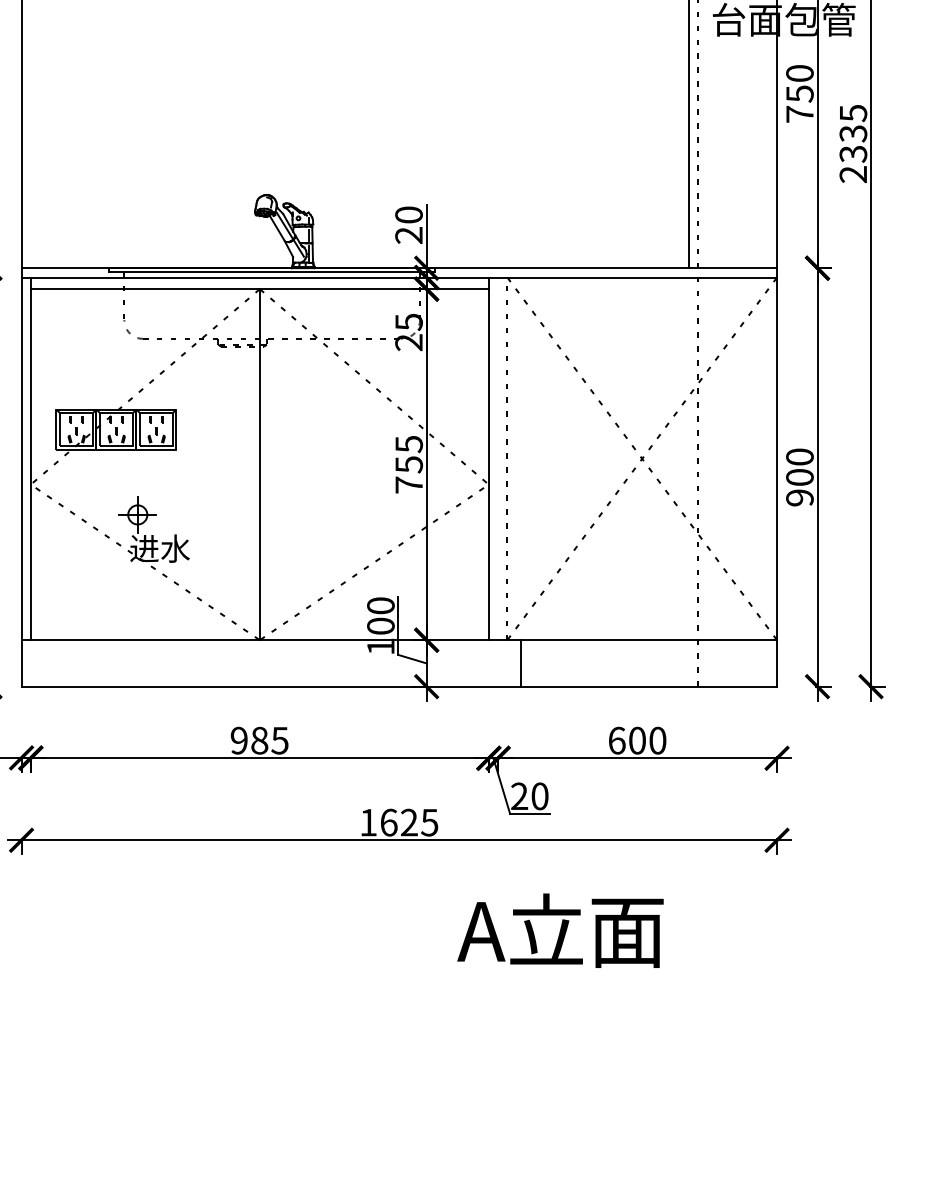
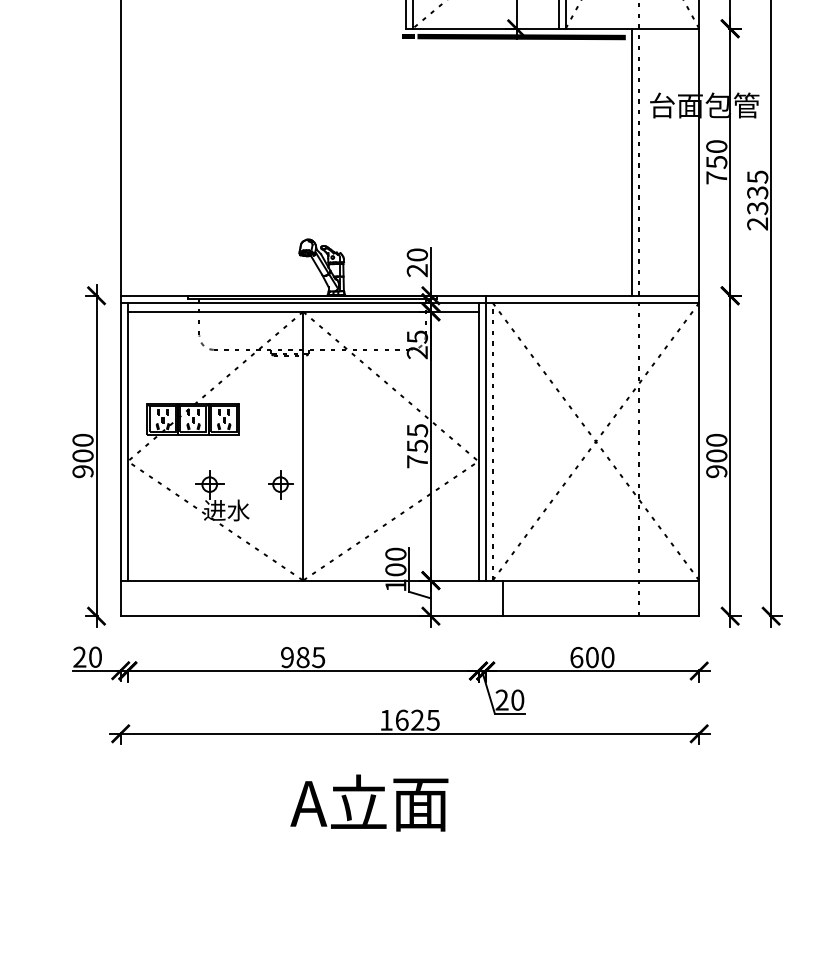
line: (497, 453) -> (485, 437), added
part: (230, 514) -> (280, 484), added
text: (560, 930) -> (369, 802), moved

